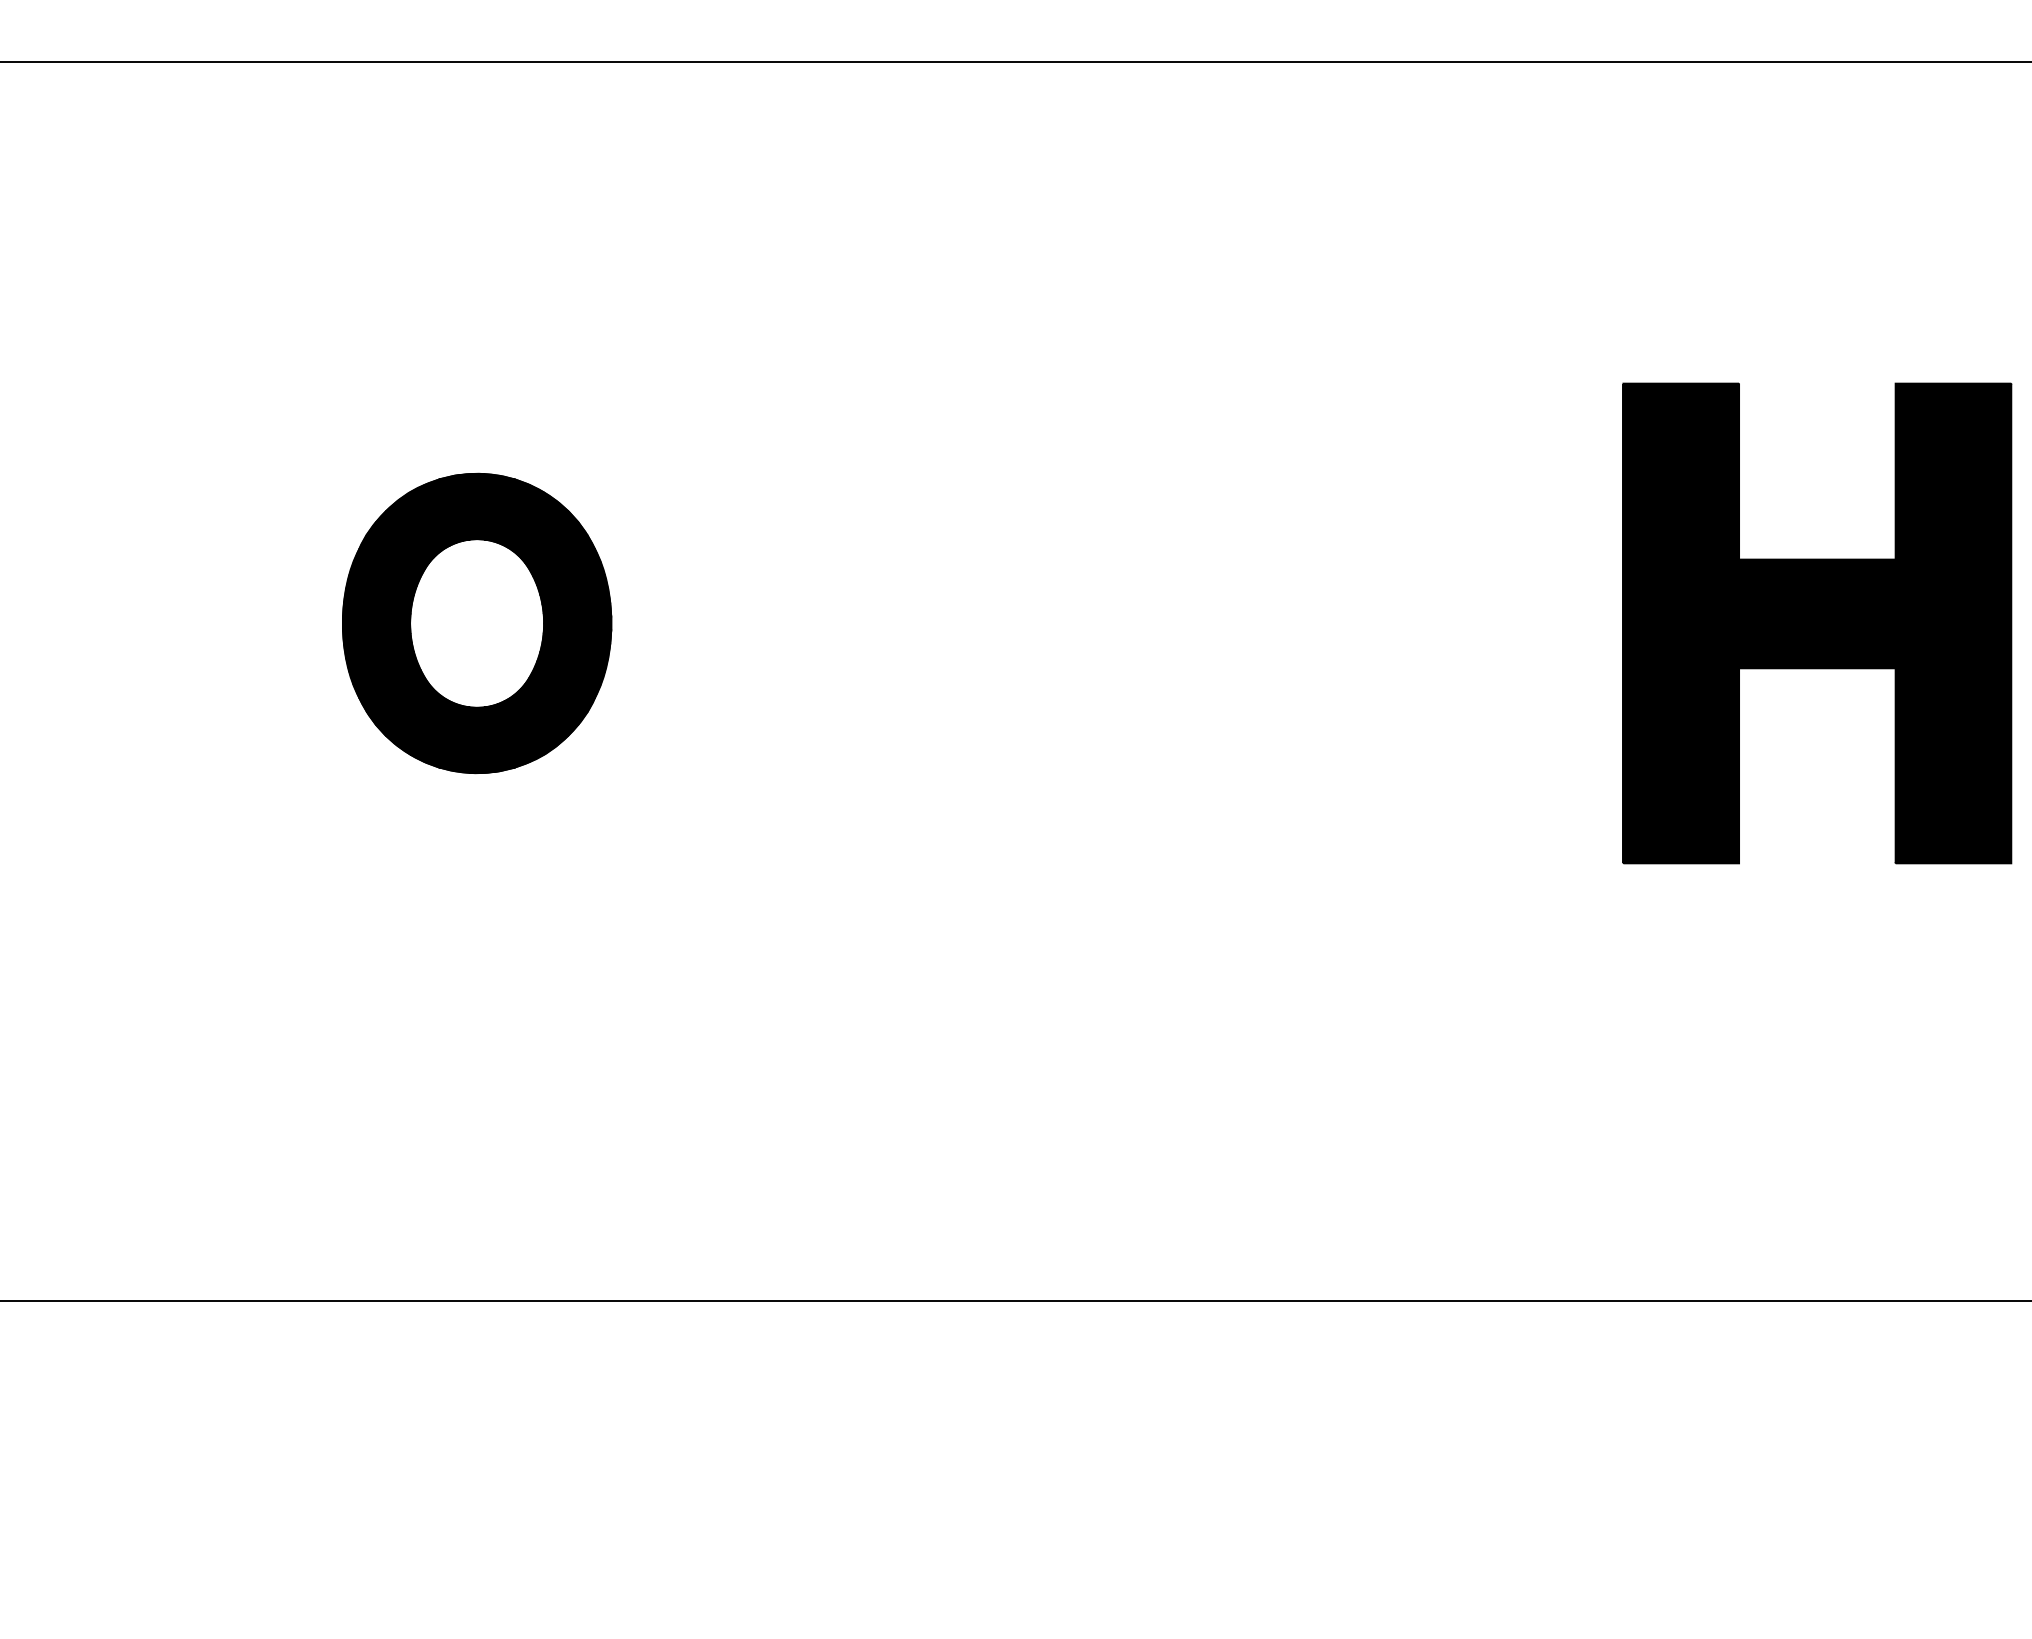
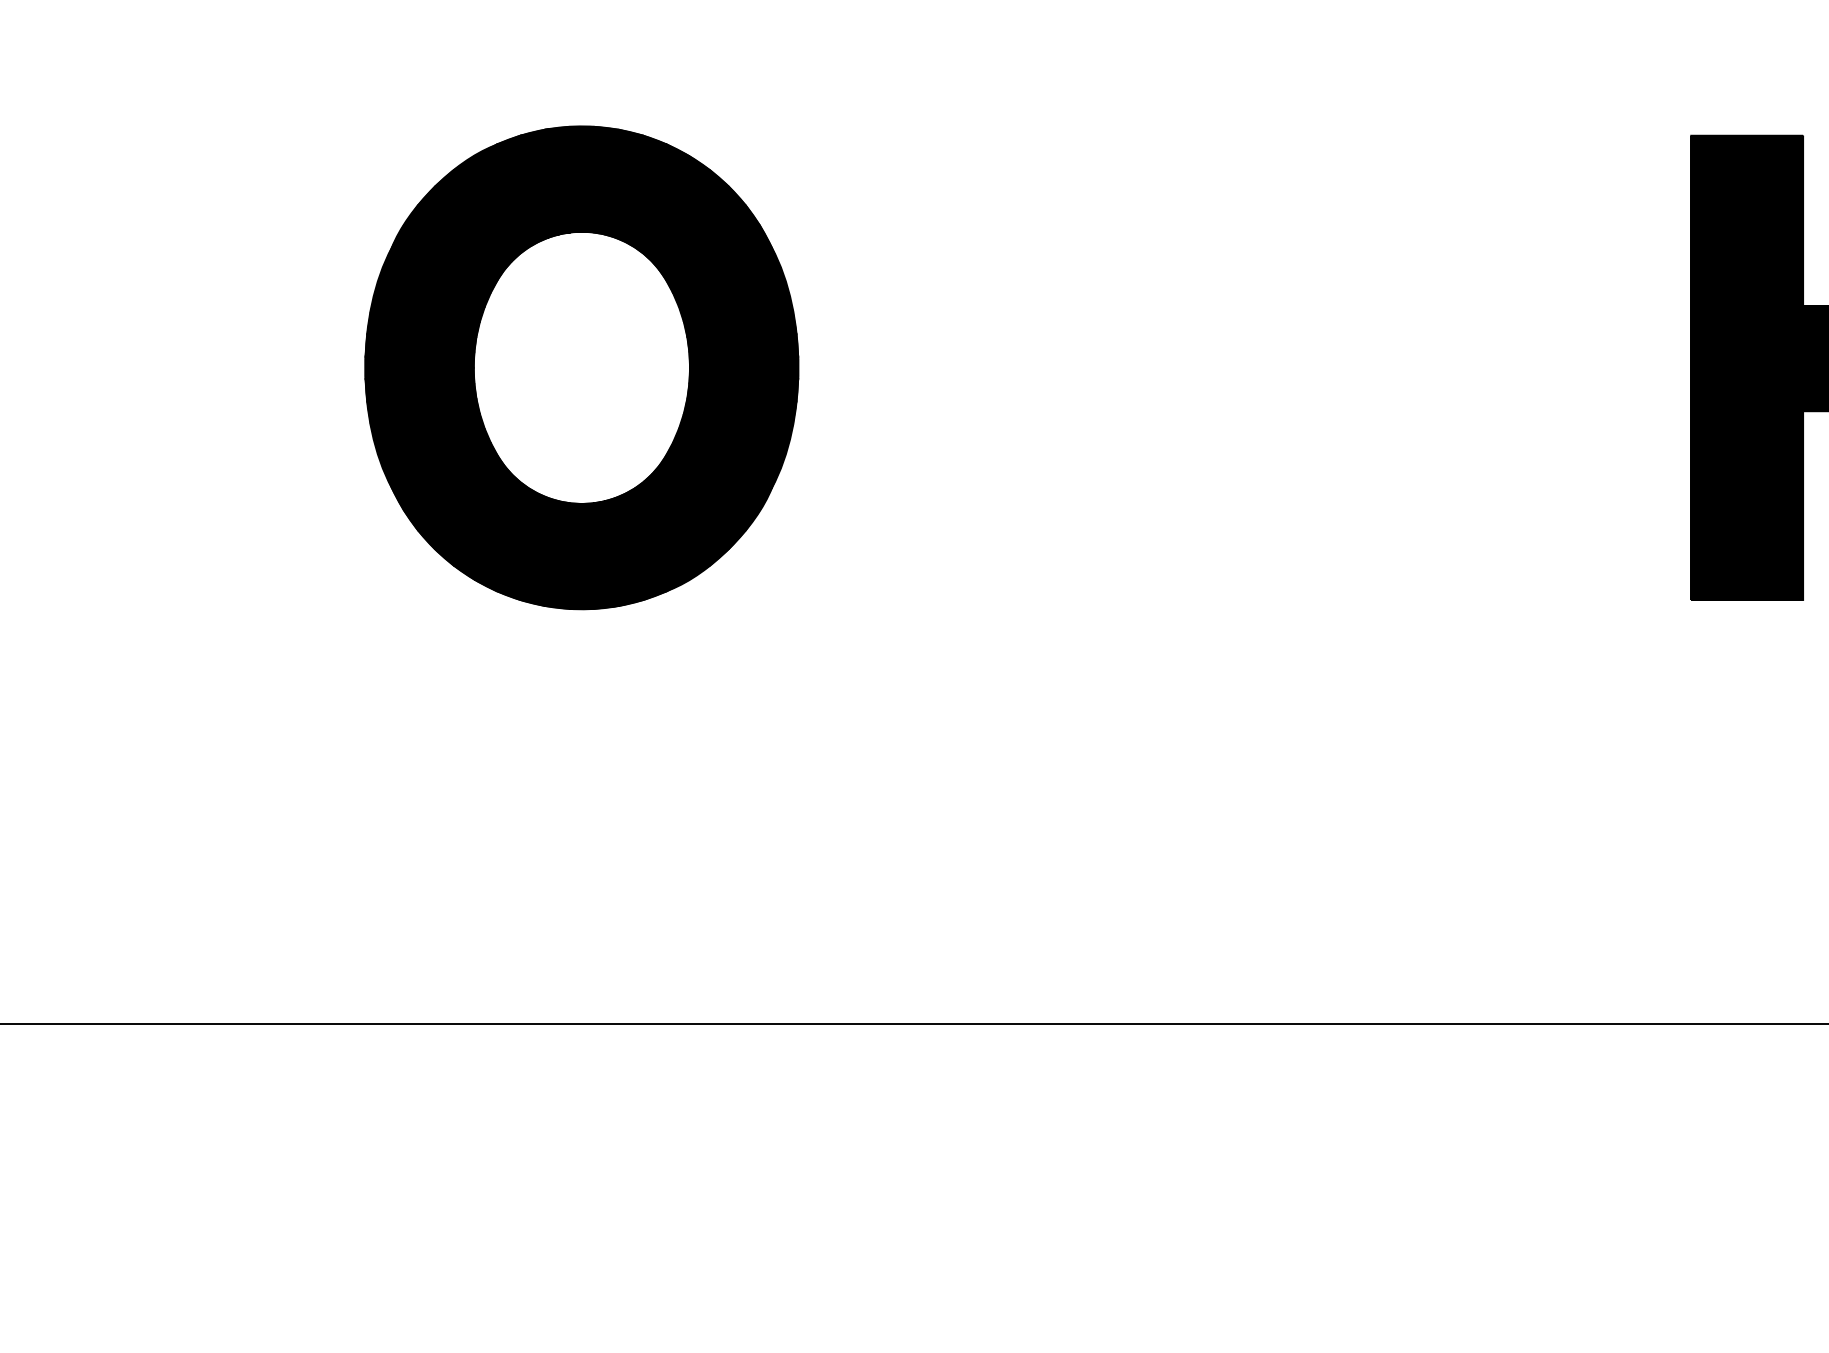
part: (476, 623) -> (581, 367), size x1.67

